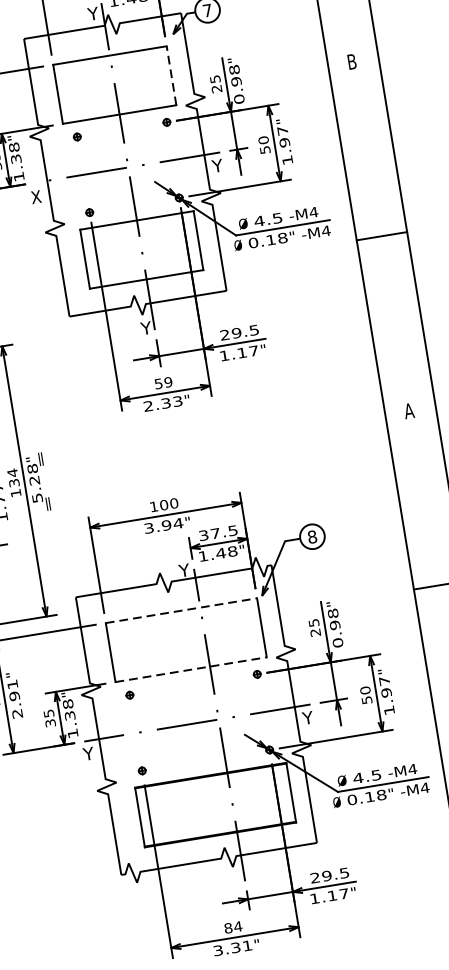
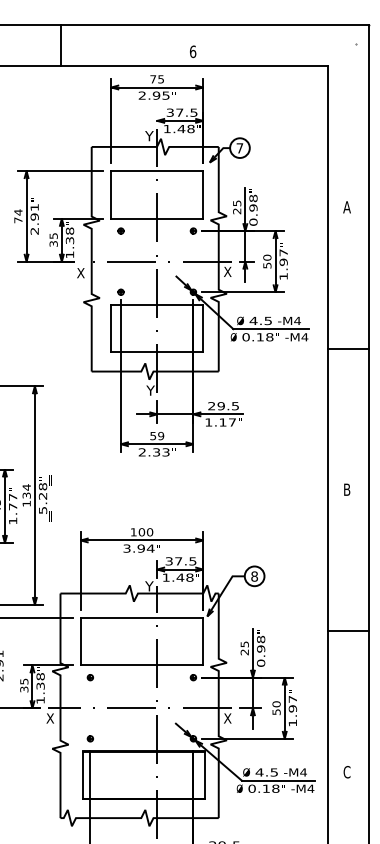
text: (351, 62) -> (346, 207), B -> A
line: (172, 76) -> (203, 195), dashed -> solid
text: (217, 165) -> (227, 271), Y -> X
text: (408, 410) -> (346, 489), A -> B
line: (182, 610) -> (142, 617), dashed -> solid
line: (191, 669) -> (142, 665), dashed -> solid
text: (307, 718) -> (227, 718), Y -> X
text: (88, 753) -> (50, 718), Y -> X

